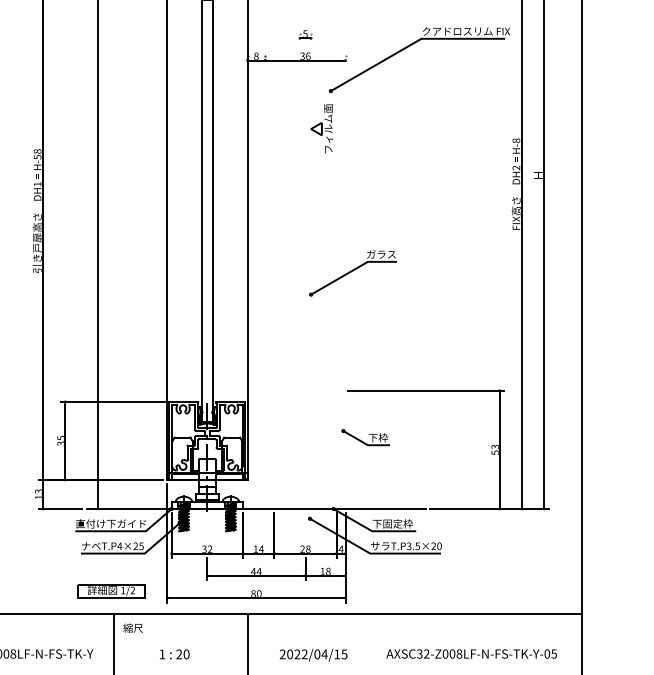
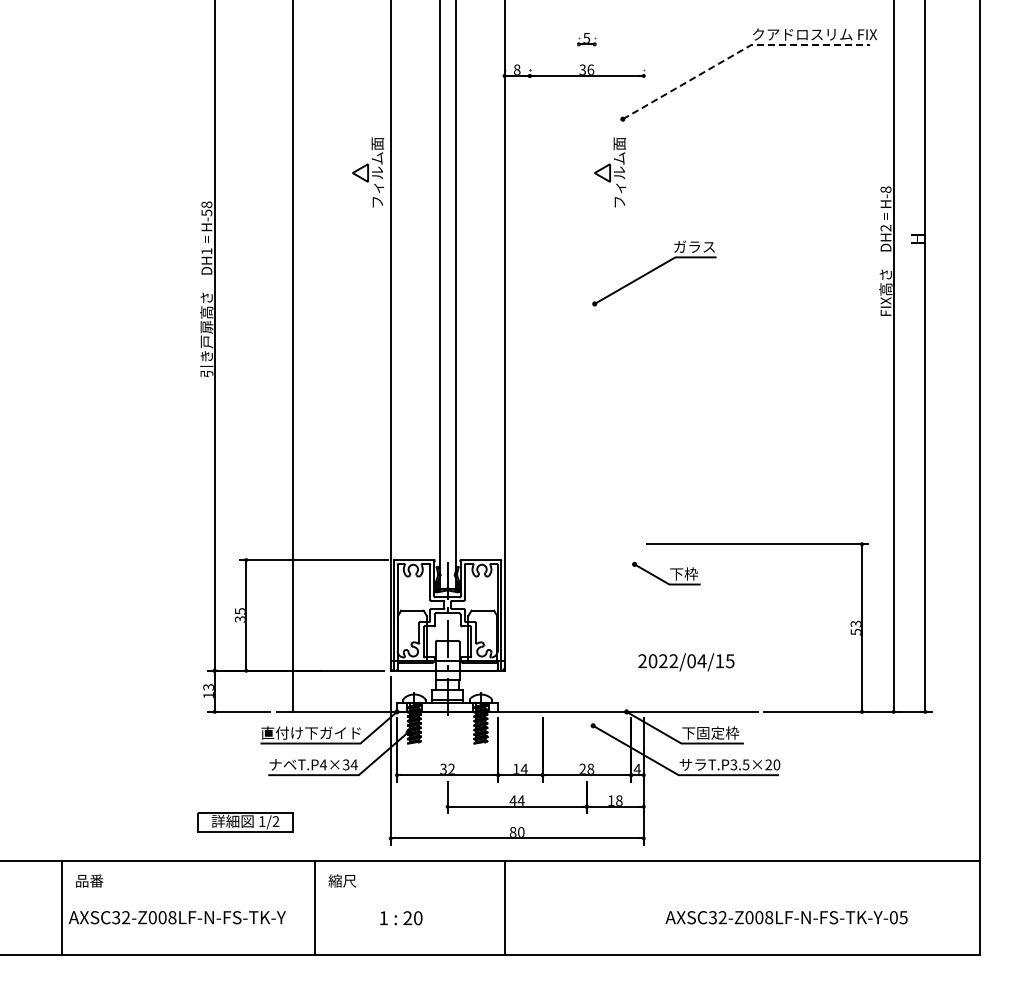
line: (413, 43) -> (739, 51), solid -> dashed
part: (151, 128) -> (368, 172), added
part: (353, 273) -> (654, 273), moved
part: (365, 437) -> (666, 573), moved
text: (138, 546) -> (349, 764), T.P4×25 -> T.P4×34
part: (111, 591) -> (245, 822), moved
text: (471, 653) -> (786, 917), moved
text: (313, 655) -> (686, 662), moved

